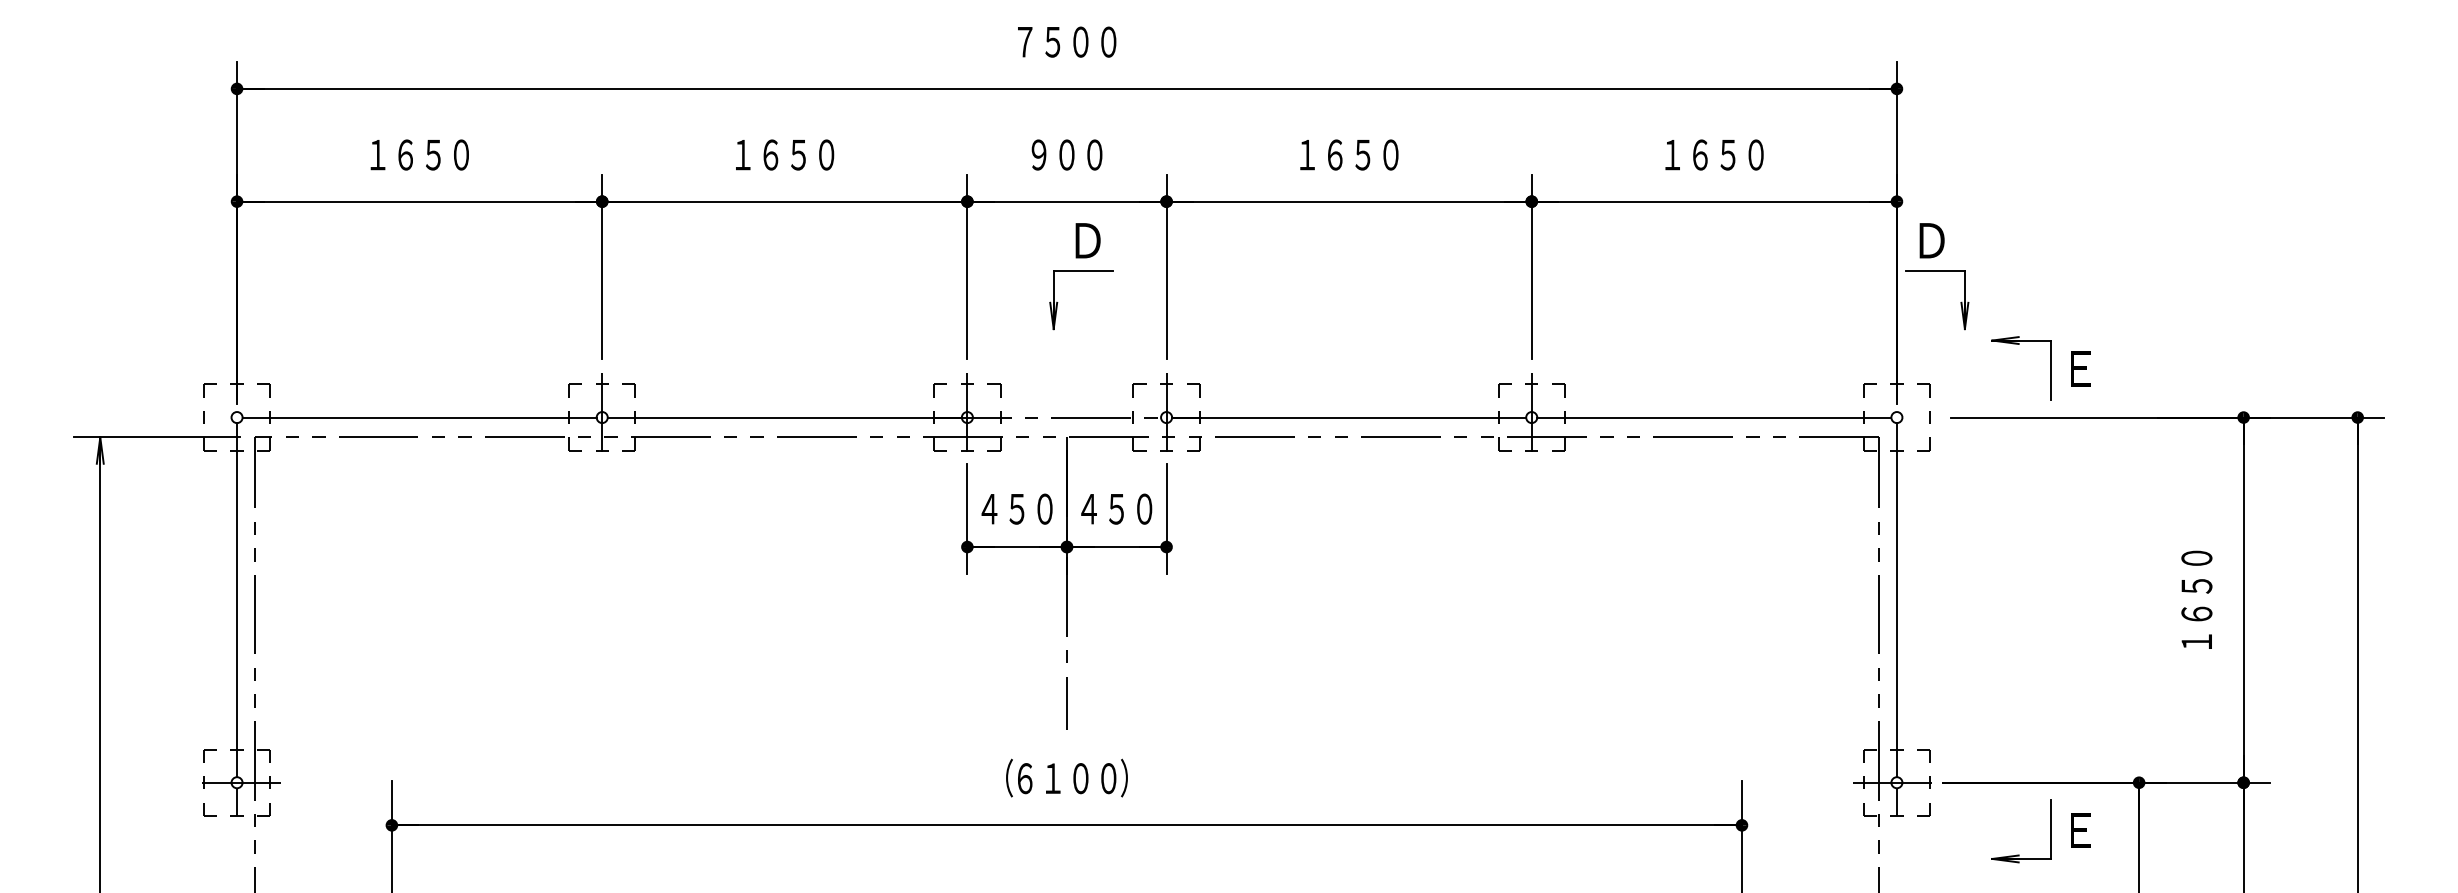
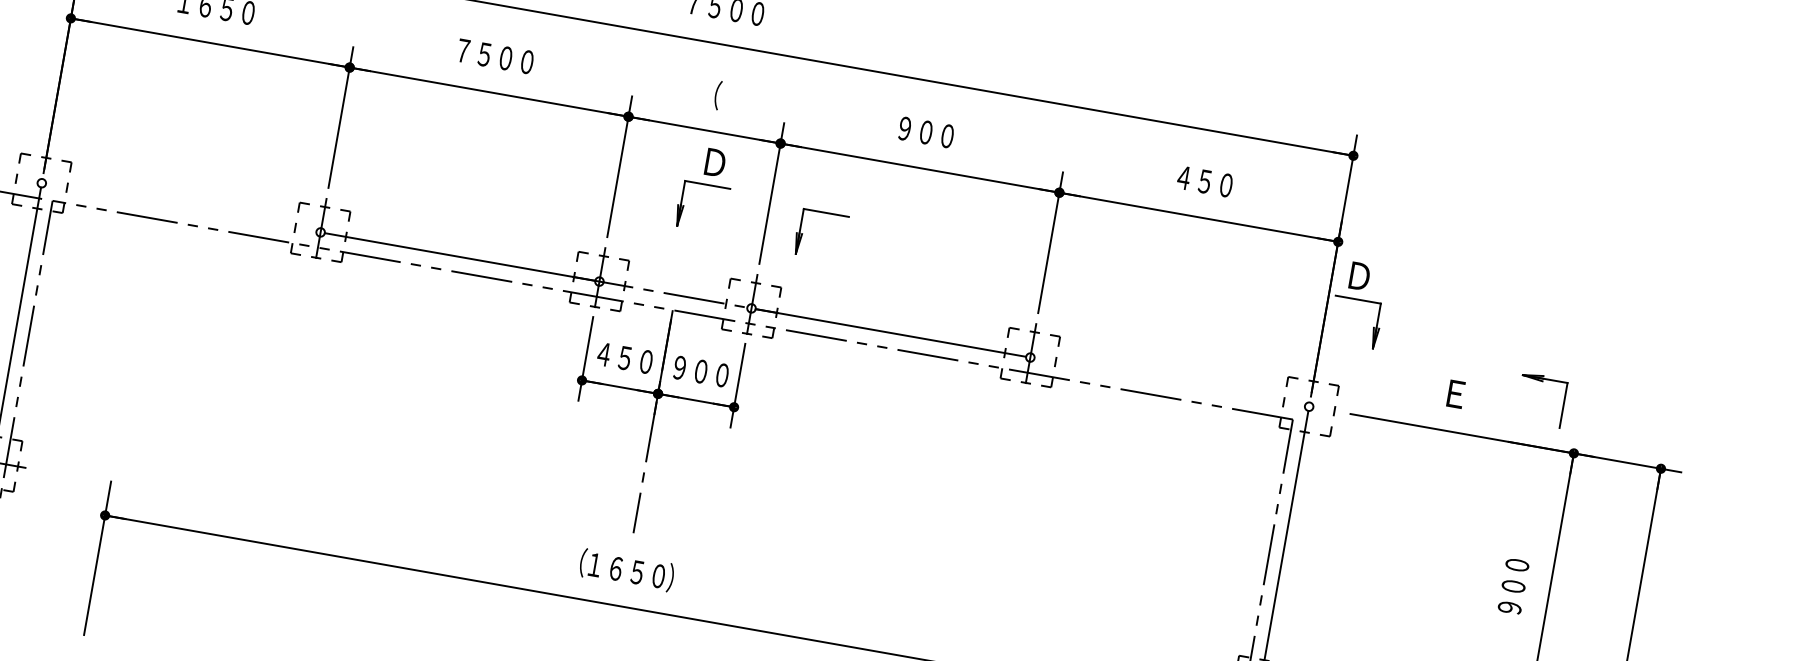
text: (770, 154) -> (484, 54), １６５０ -> ７５００
text: (1066, 154) -> (710, 94), ９００ -> （
text: (1349, 154) -> (926, 132), １６５０ -> ９００
text: (1714, 154) -> (1205, 181), １６５０ -> ４５０
part: (1215, 311) -> (803, 234), added
part: (2019, 344) -> (1543, 381), moved
line: (419, 417) -> (181, 207), removed
line: (1714, 417) -> (1169, 382), removed
text: (1102, 508) -> (690, 369), ４５０ -> ９００
text: (2196, 599) -> (1513, 585), １６５０ -> ９００
text: (1053, 778) -> (616, 568), ６１００ -> １６５０

